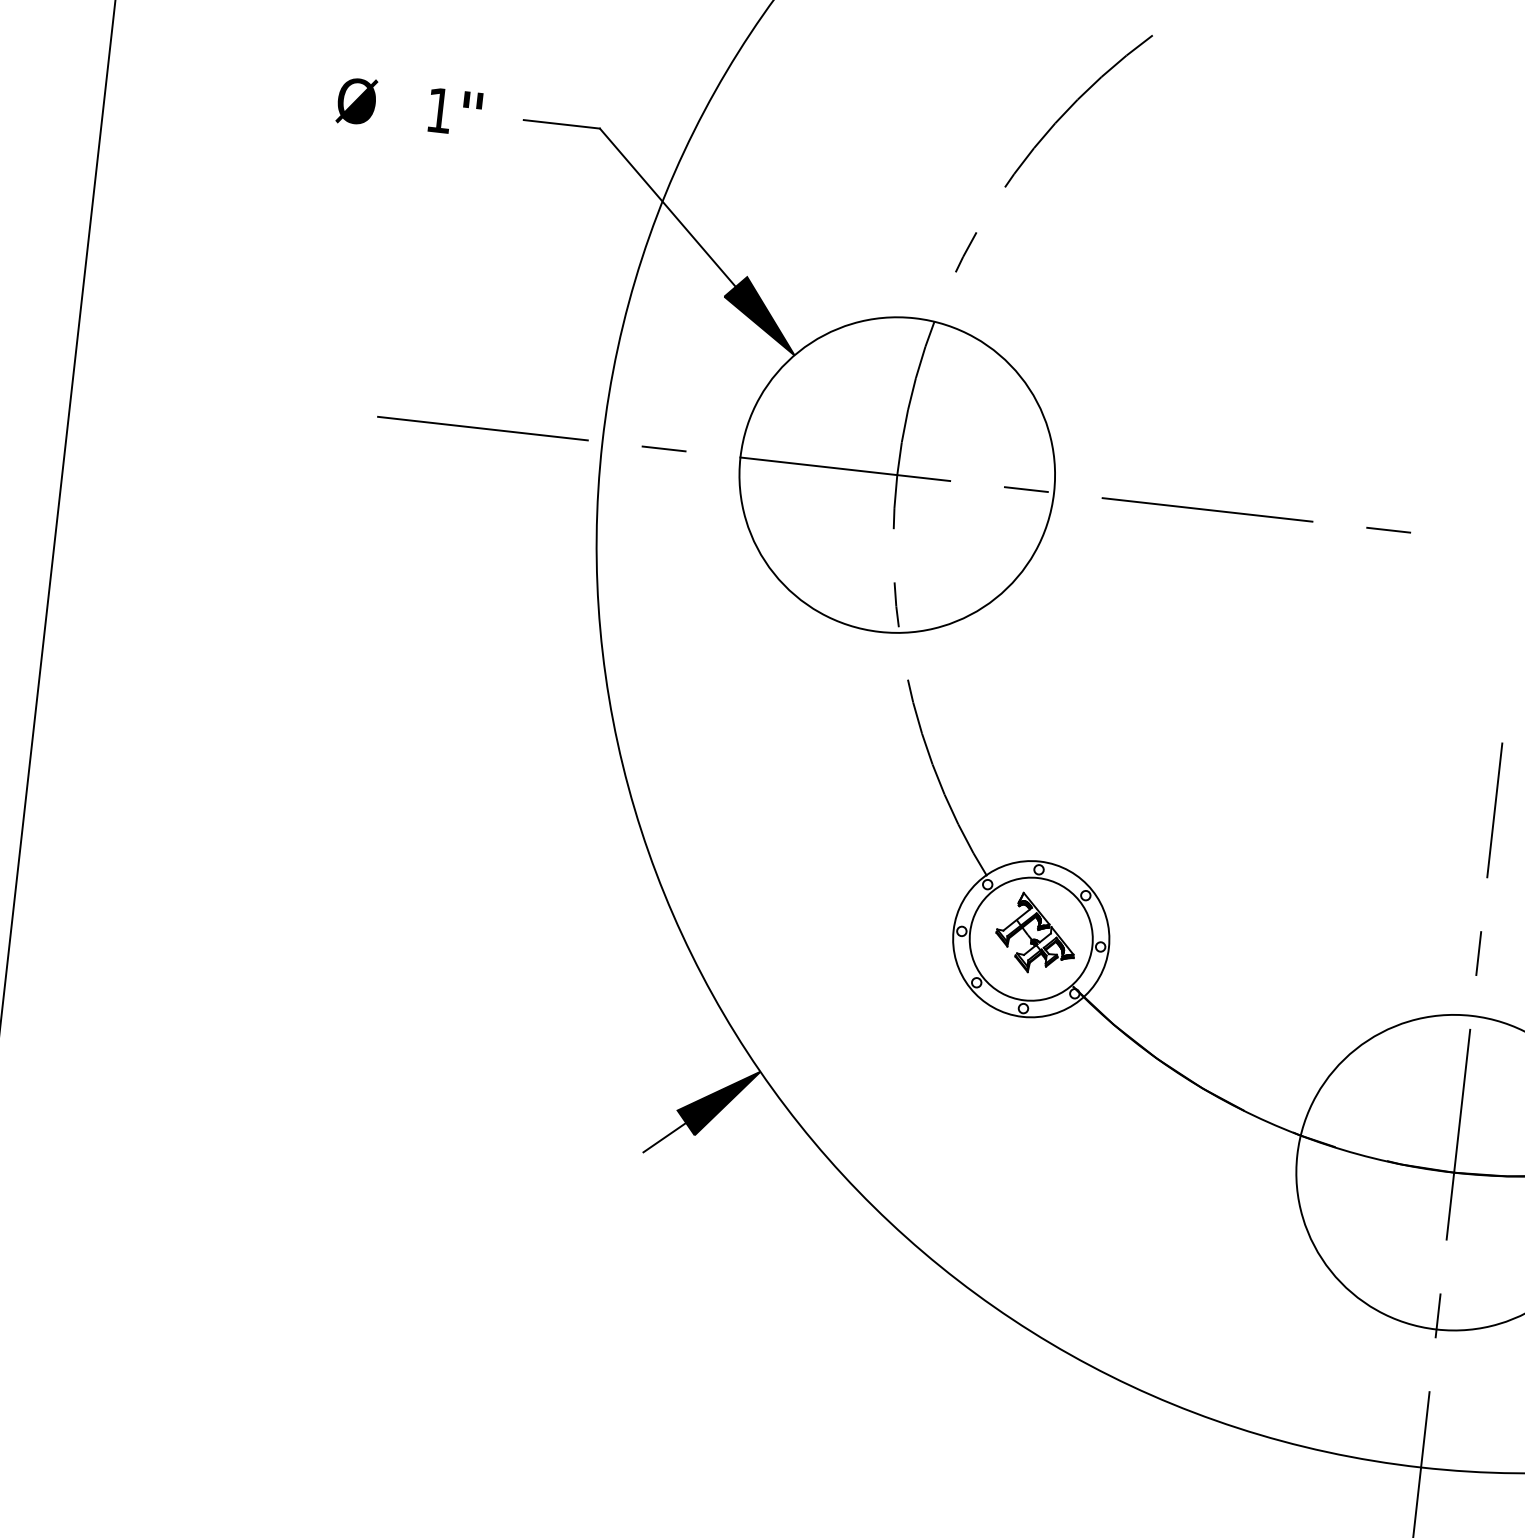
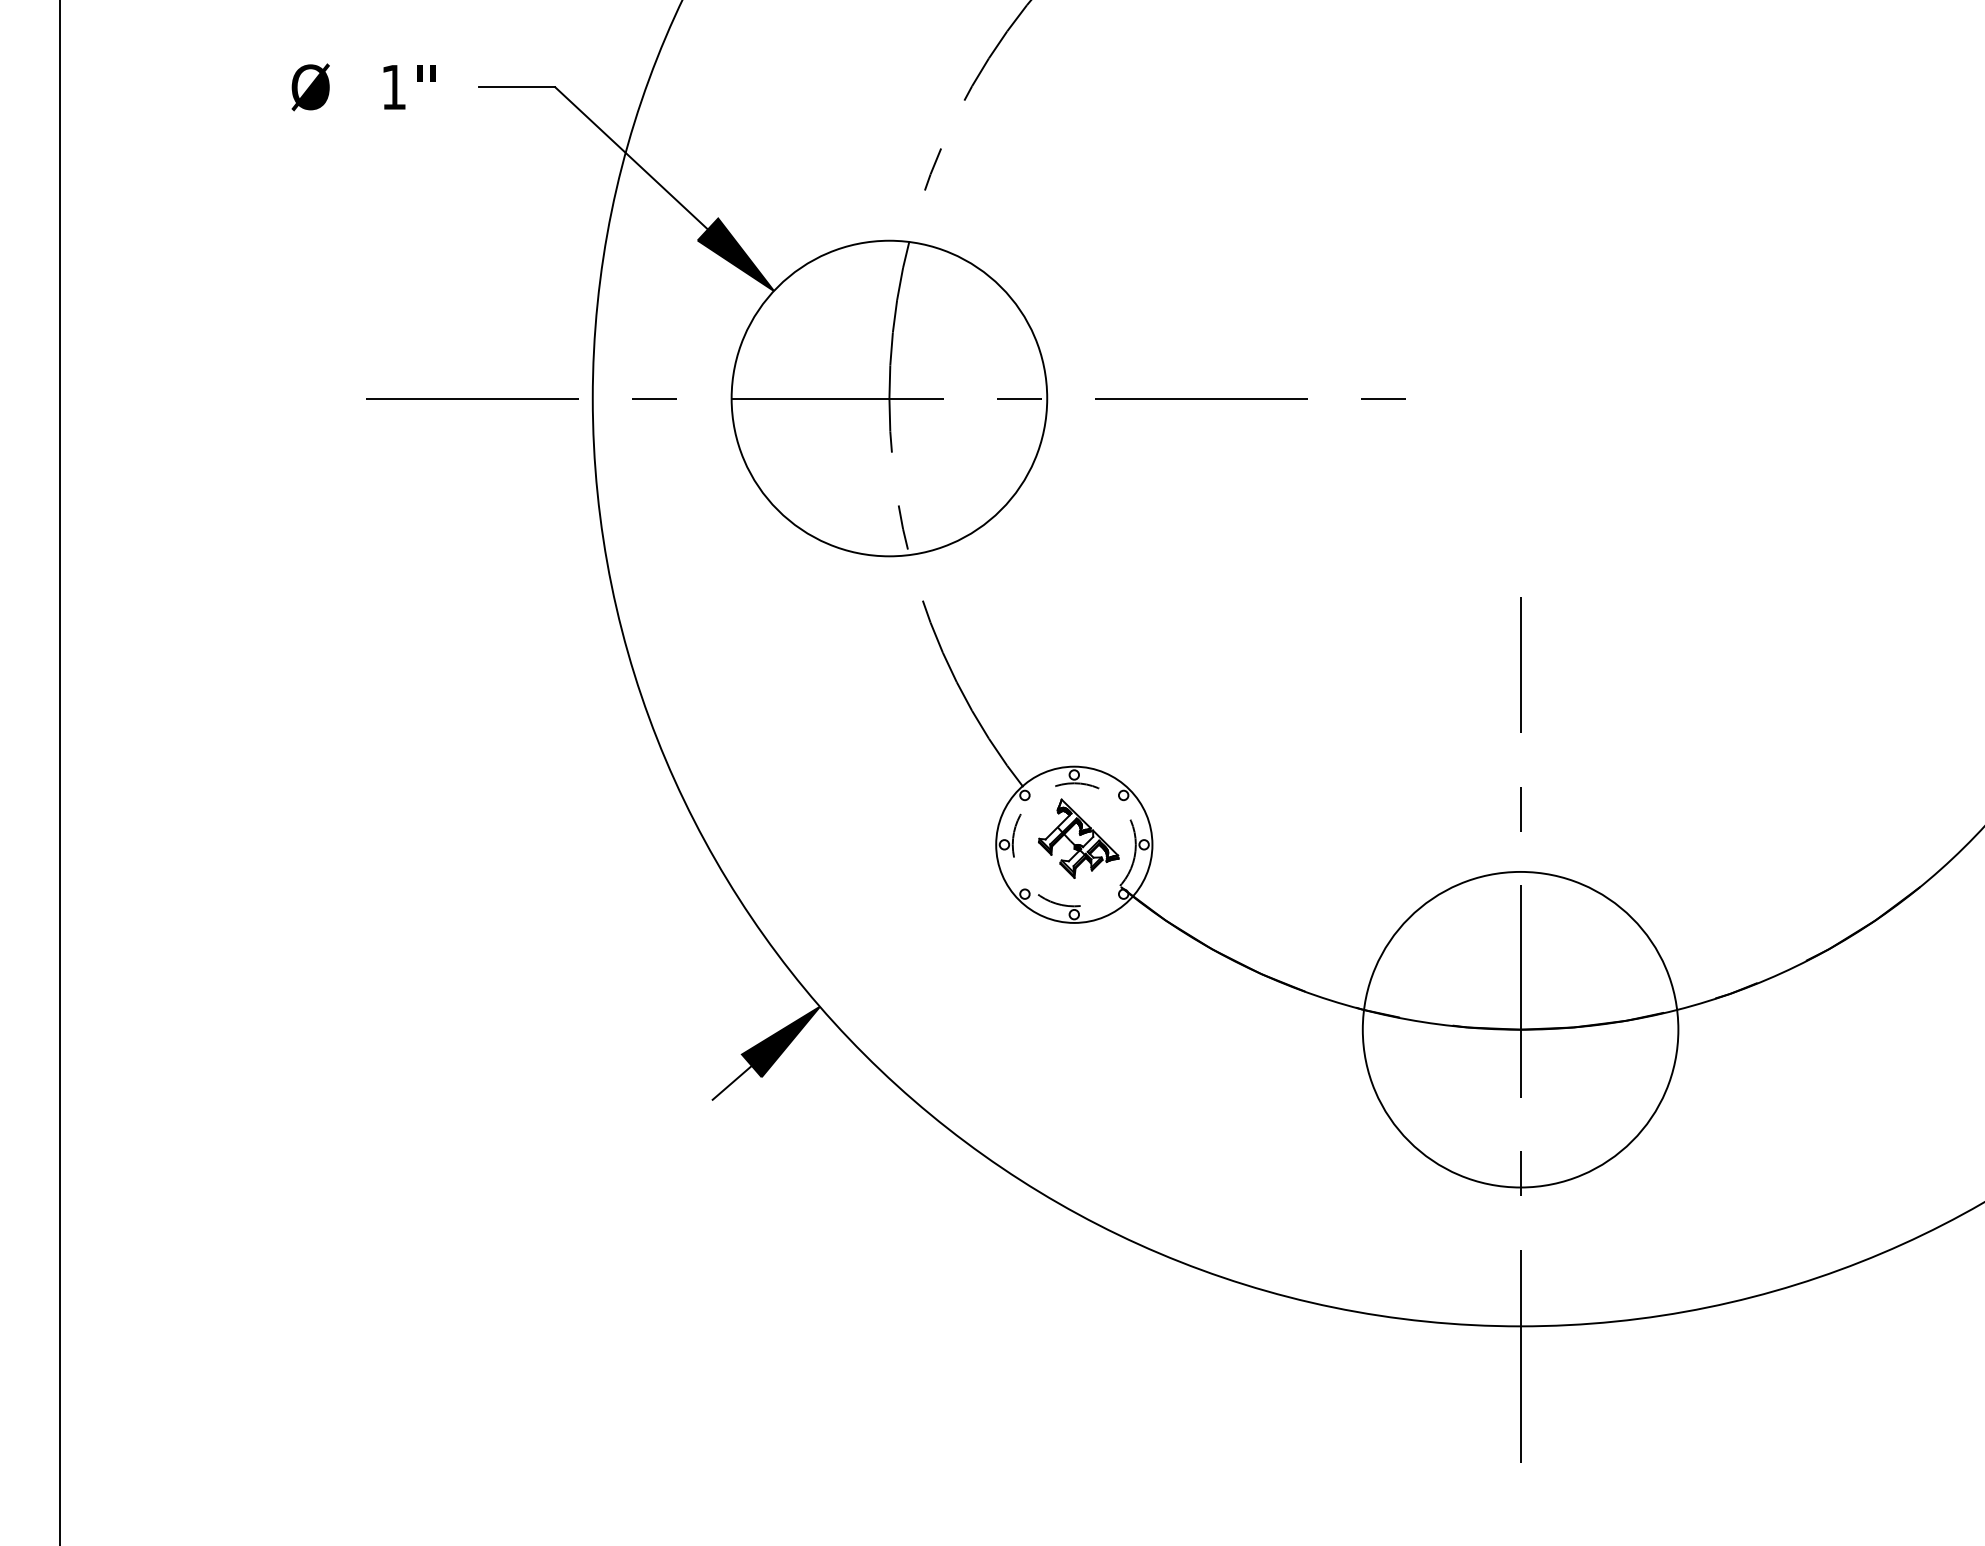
circle: (1030, 938) -> (1073, 844), solid -> dashed

